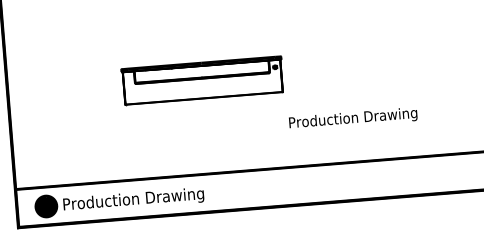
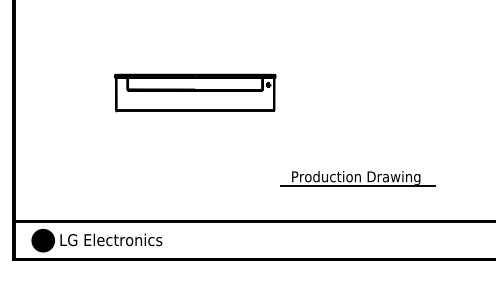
part: (202, 80) -> (195, 92), moved
line: (355, 126) -> (357, 185), added
text: (134, 200) -> (131, 241), Production Drawing -> LG Electronics

